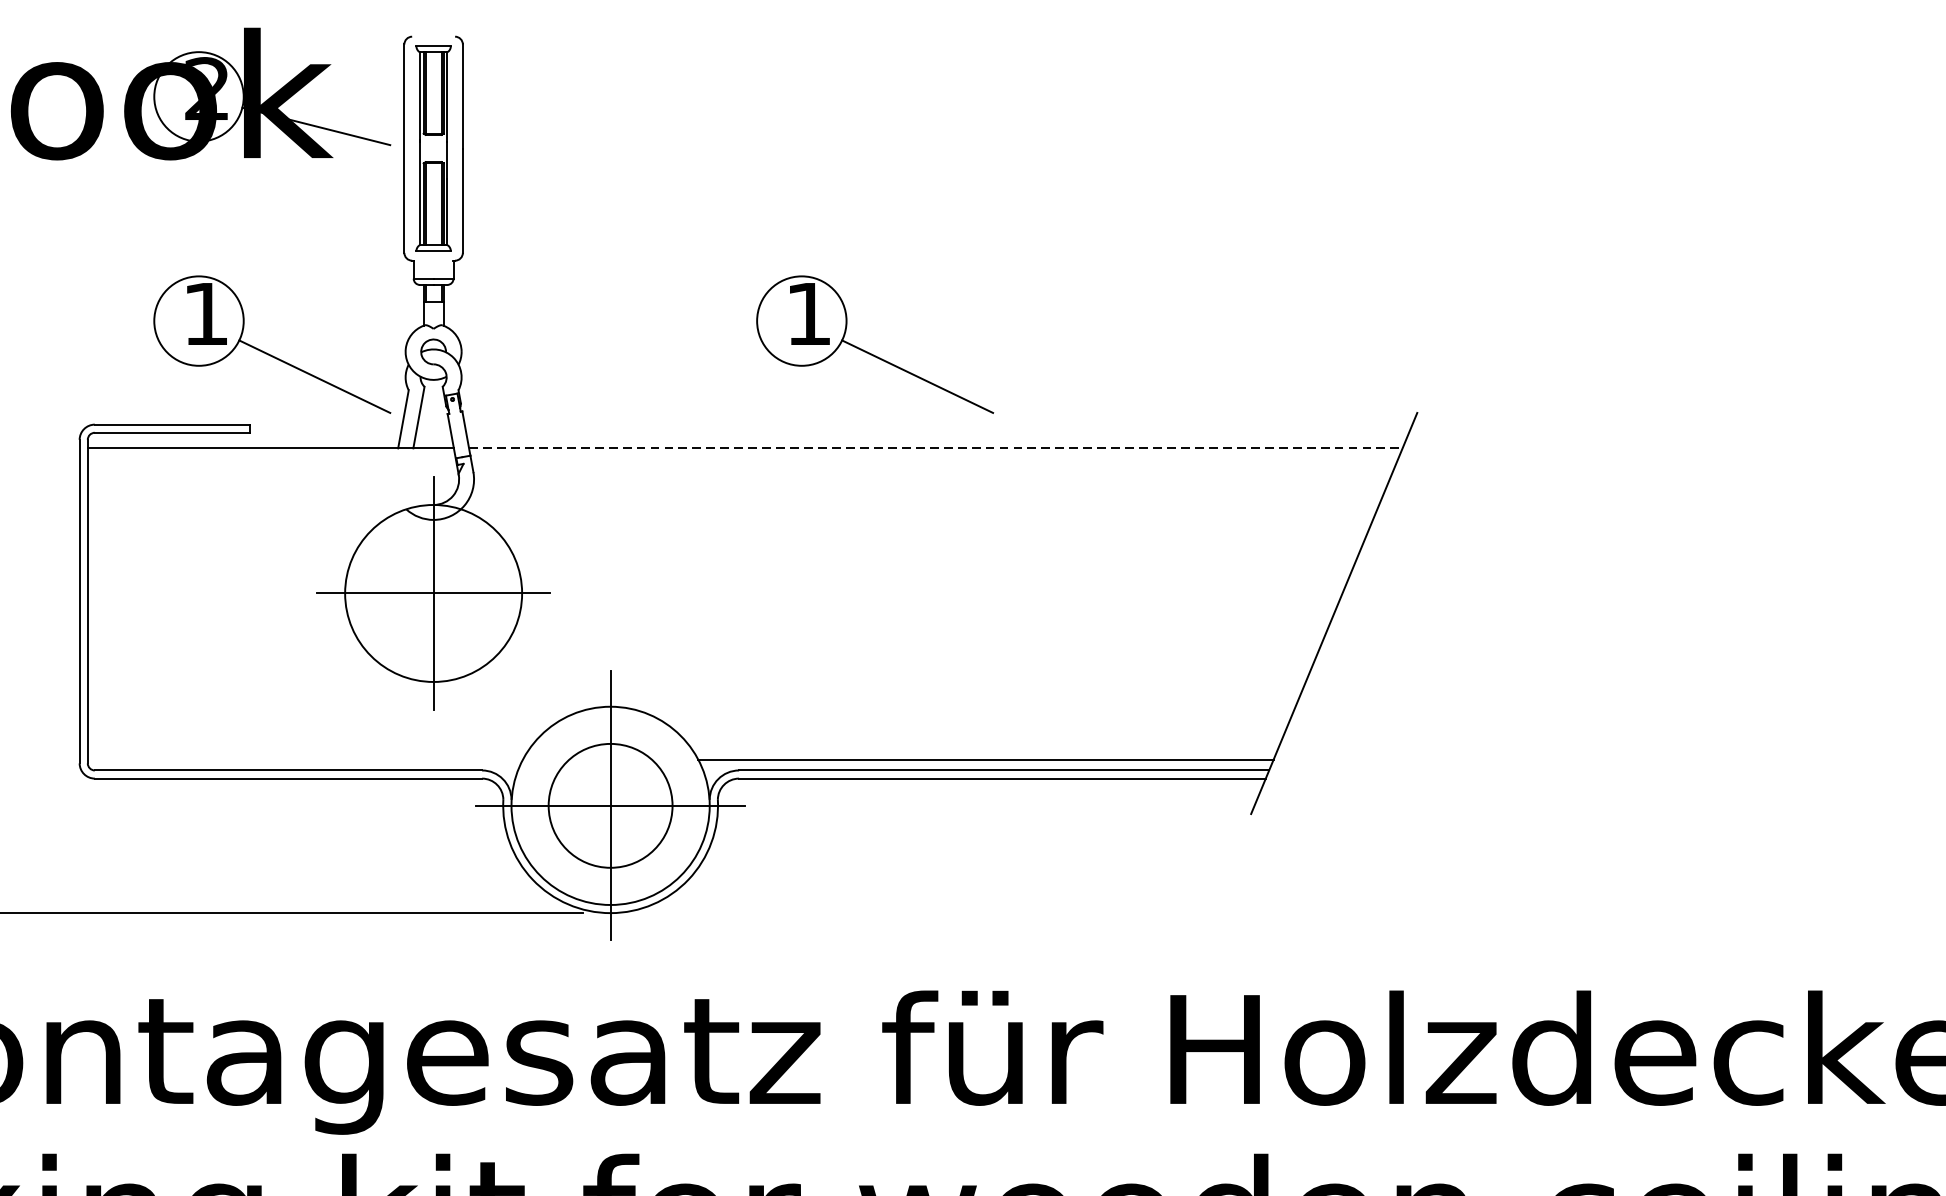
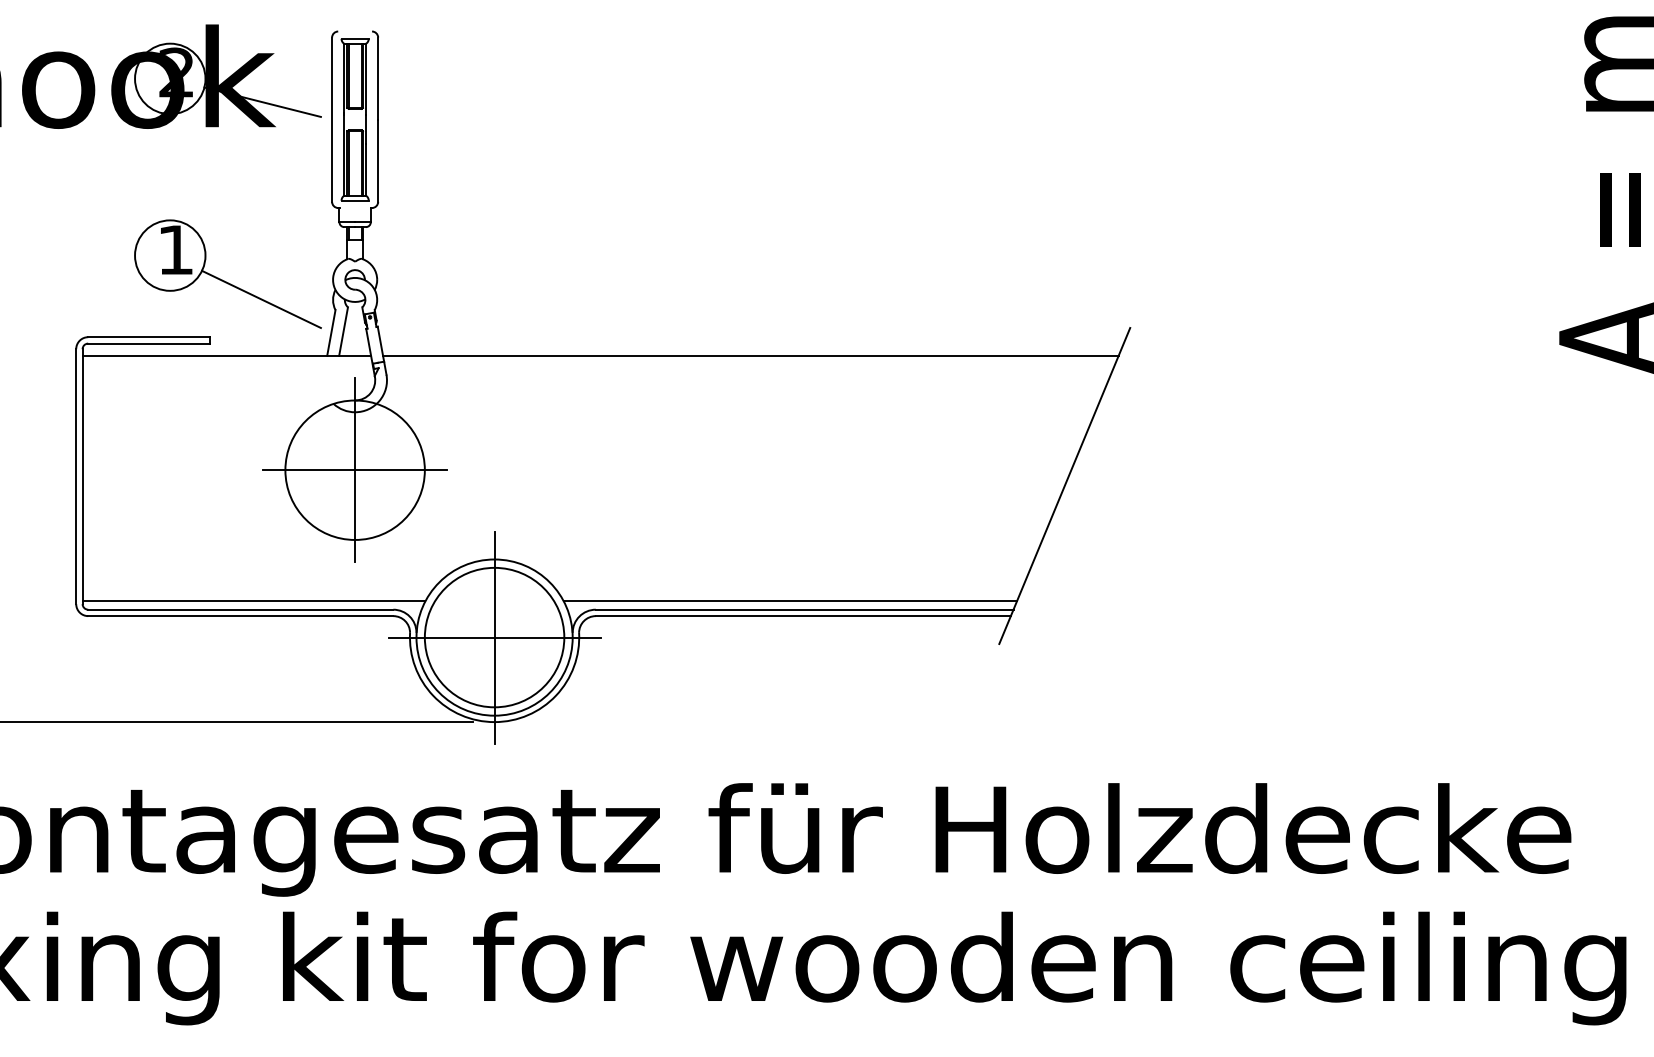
part: (870, 352) -> (699, 280), removed
line: (935, 447) -> (750, 355), dashed -> solid
line: (304, 760) -> (253, 601), added
circle: (610, 805) -> (494, 637), size x1.43

